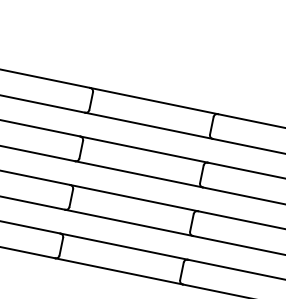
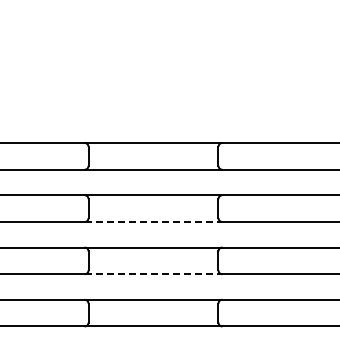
line: (139, 173) -> (153, 221), solid -> dashed
line: (128, 223) -> (153, 274), solid -> dashed

